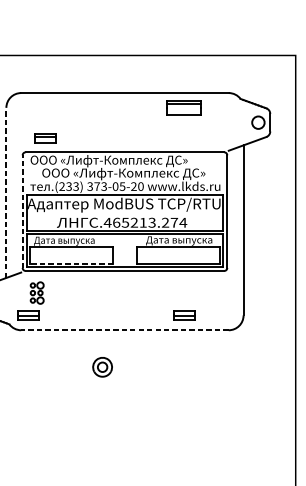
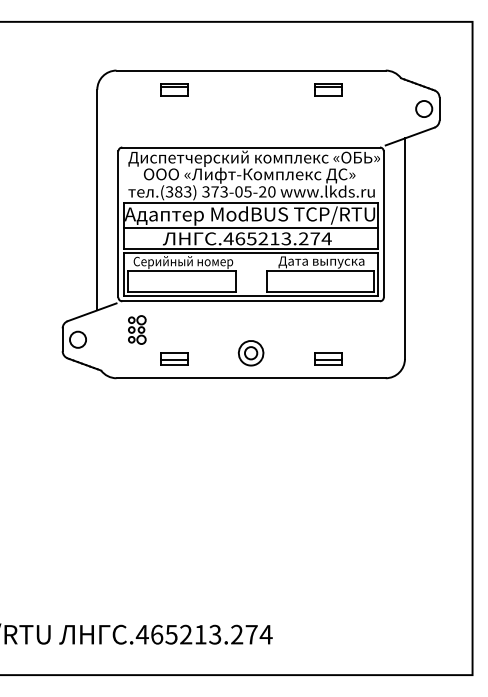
part: (184, 107) -> (328, 89), size x0.62
part: (45, 138) -> (174, 89), moved
text: (126, 160) -> (253, 158), ООО «Лифт-Комплекс ДС» -> Диспетчерский комплекс «ОБЬ»
text: (65, 186) -> (174, 191), .(233) -> .(383)
line: (6, 192) -> (97, 199), dashed -> solid
line: (22, 210) -> (118, 223), dashed -> solid
line: (125, 214) -> (251, 228), added
text: (72, 241) -> (183, 262), Дата выпуска -> Серийный номер
line: (71, 263) -> (181, 291), dashed -> solid
part: (28, 315) -> (174, 358), moved
line: (125, 330) -> (251, 378), dashed -> solid
part: (102, 367) -> (251, 353), moved

